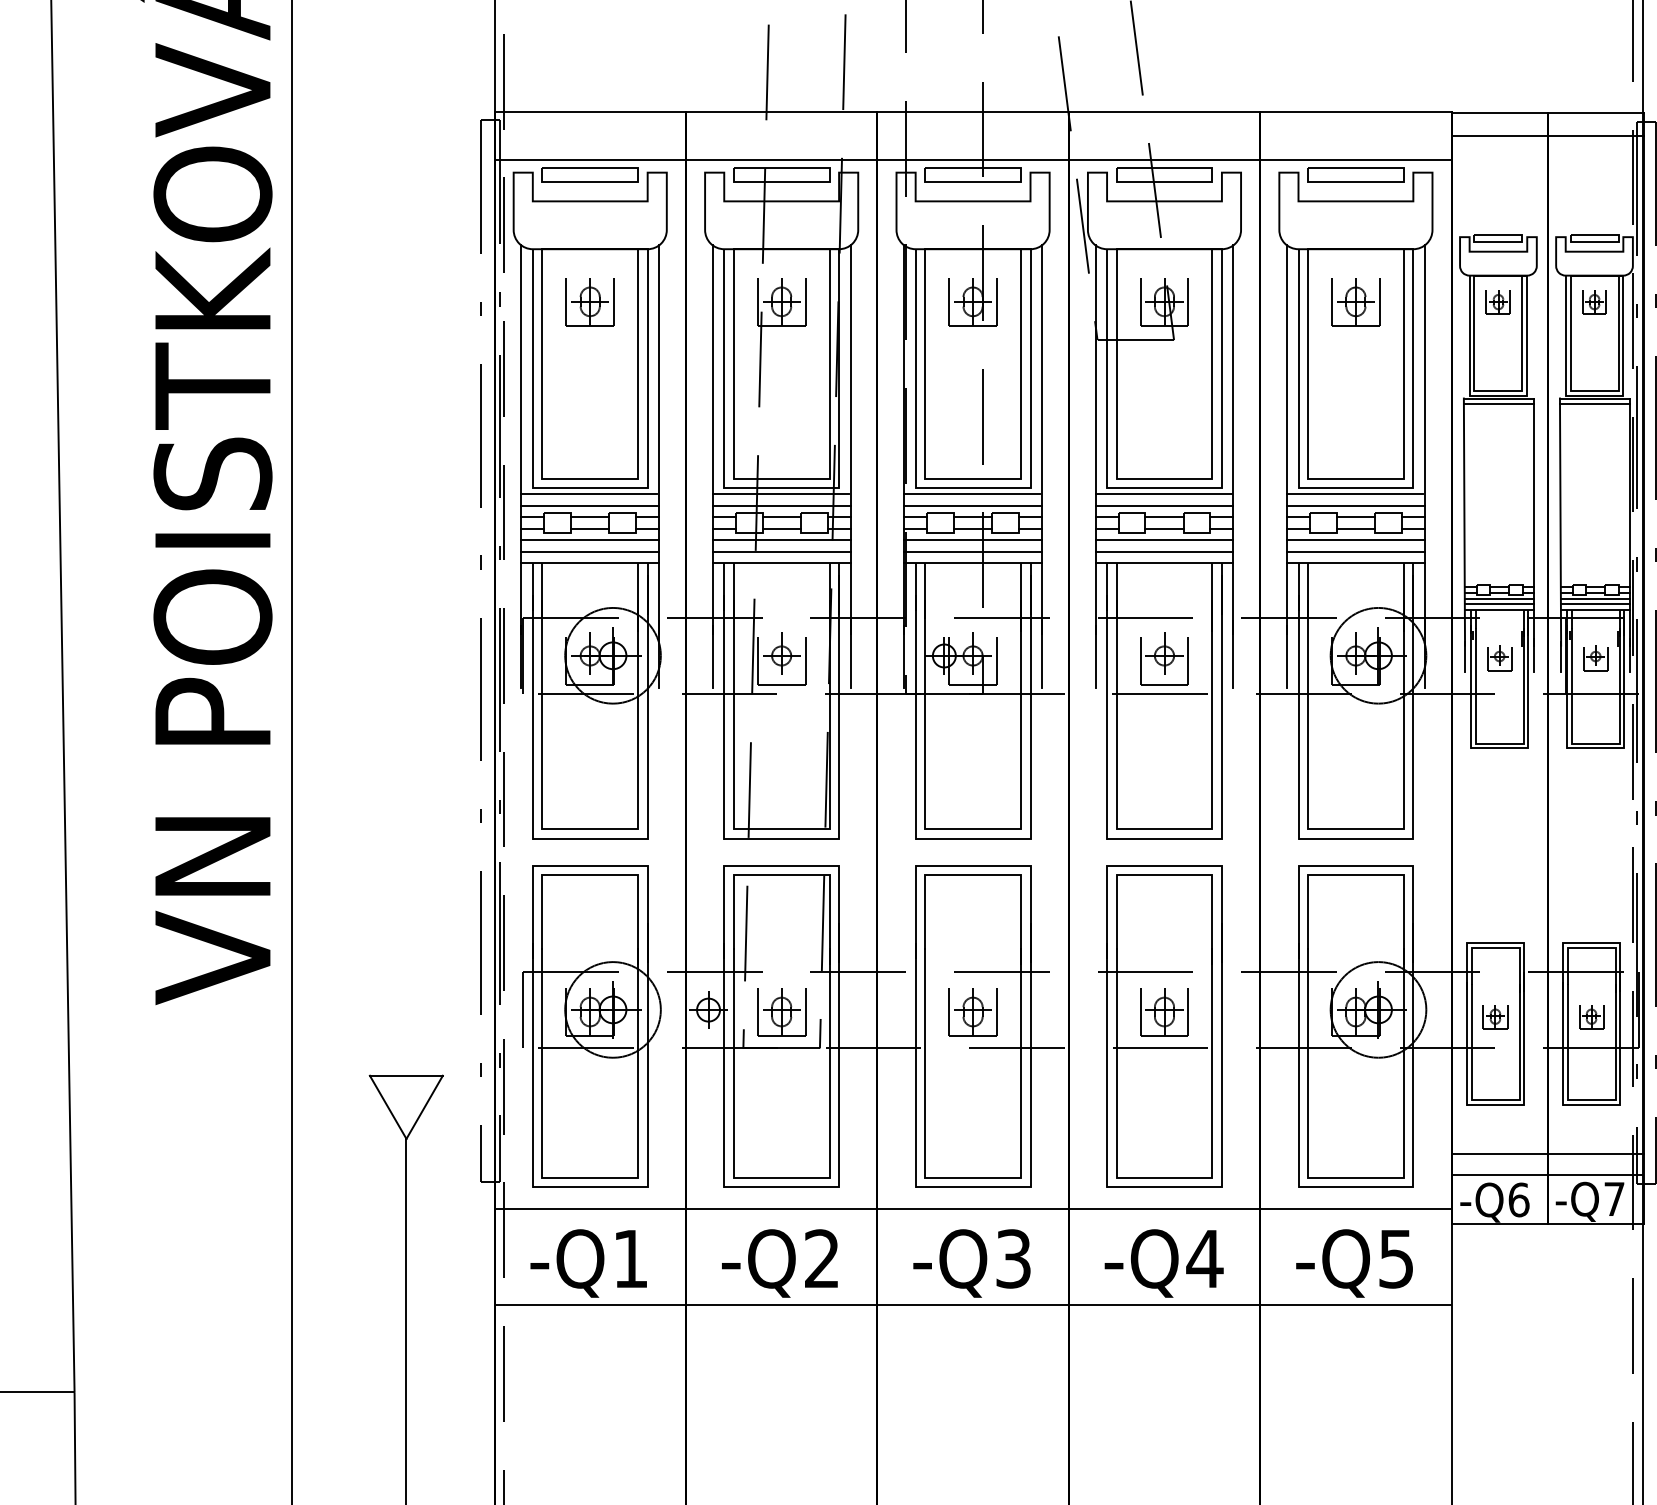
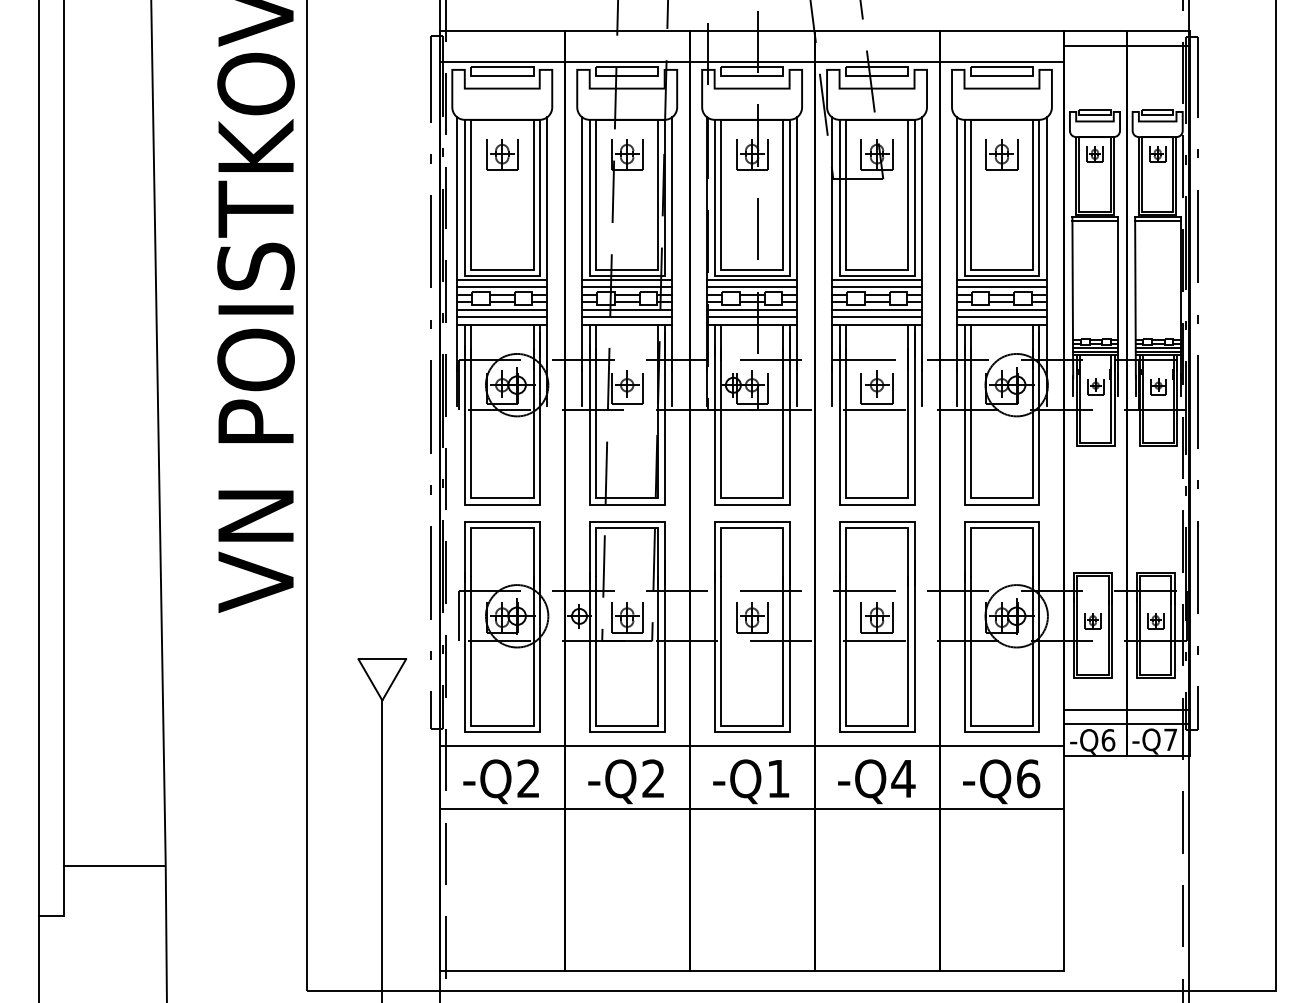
text: (630, 1258) -> (528, 778), -Q1 -> -Q2
text: (1013, 1258) -> (778, 778), -Q3 -> -Q1
text: (1396, 1258) -> (1028, 778), -Q5 -> -Q6

